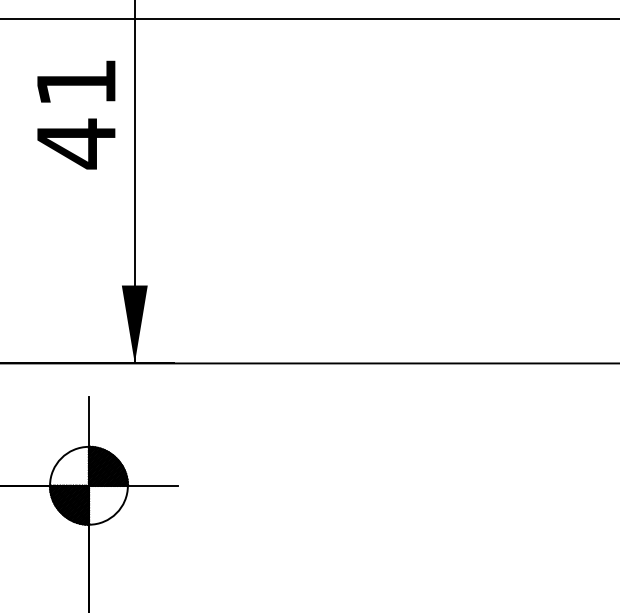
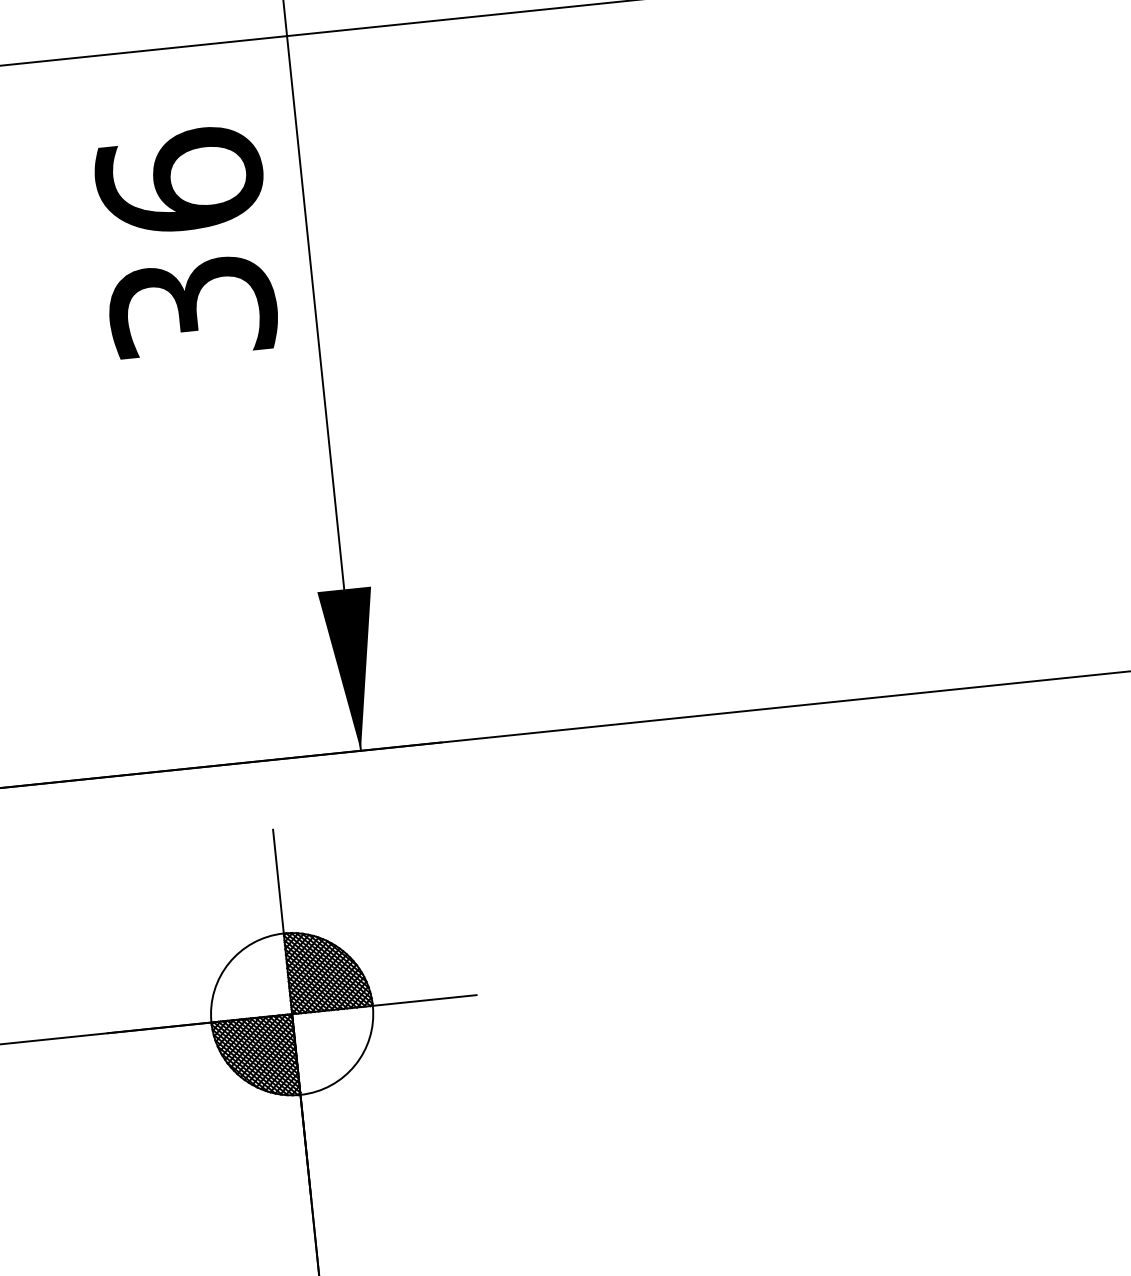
text: (76, 113) -> (186, 245), 41 -> 36

